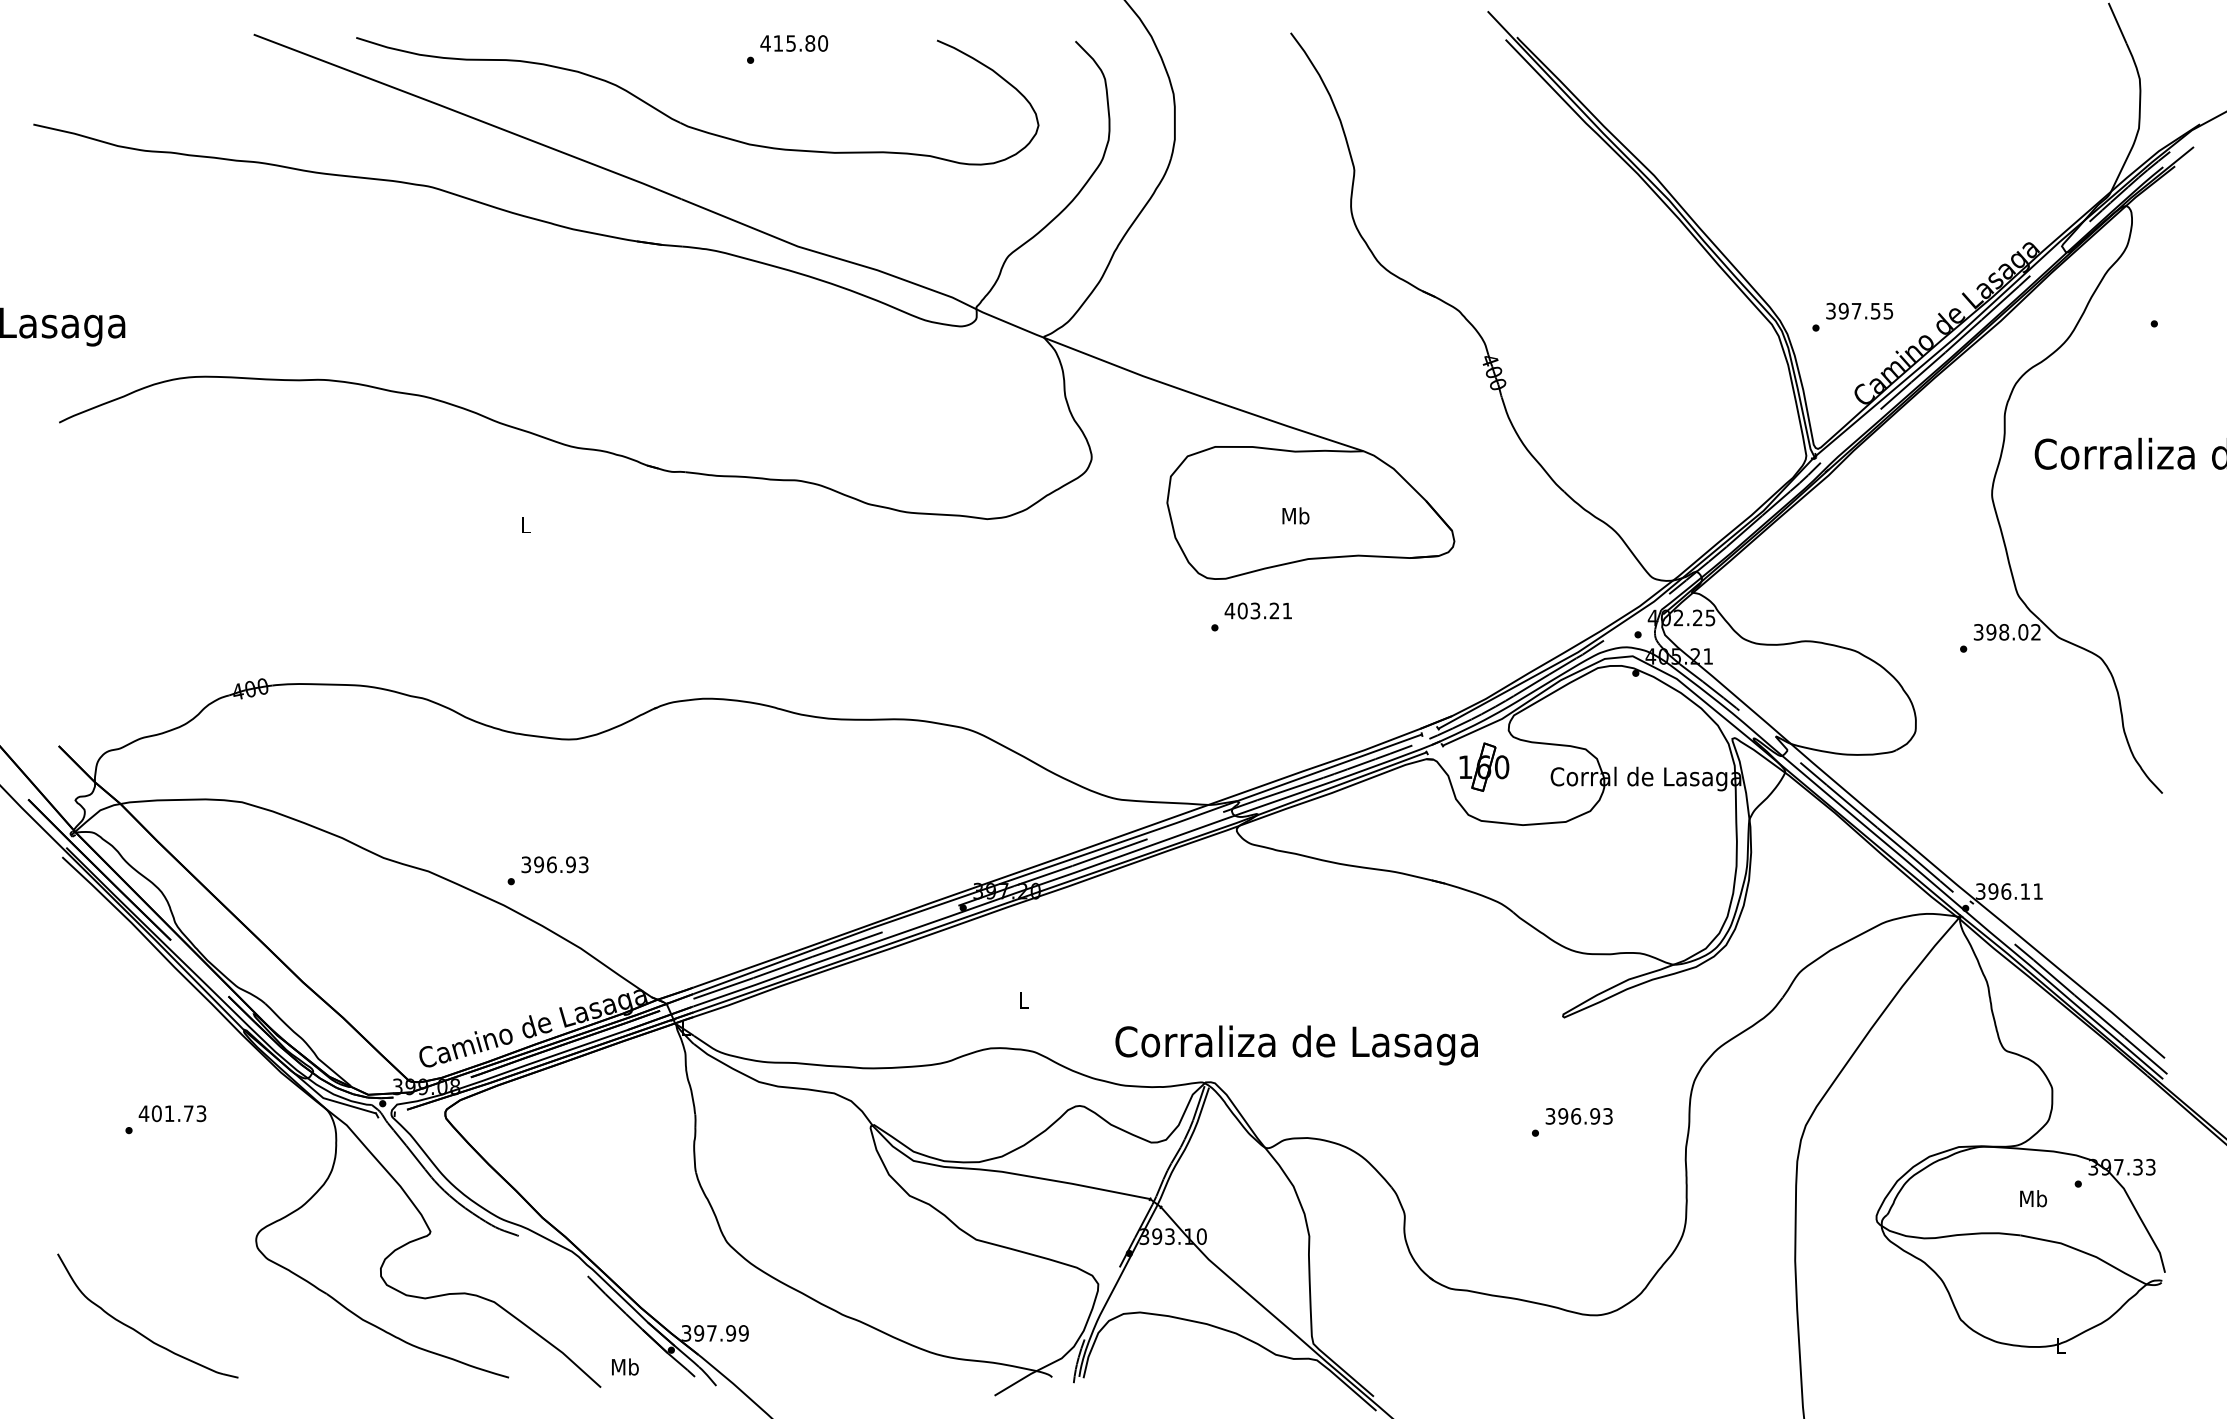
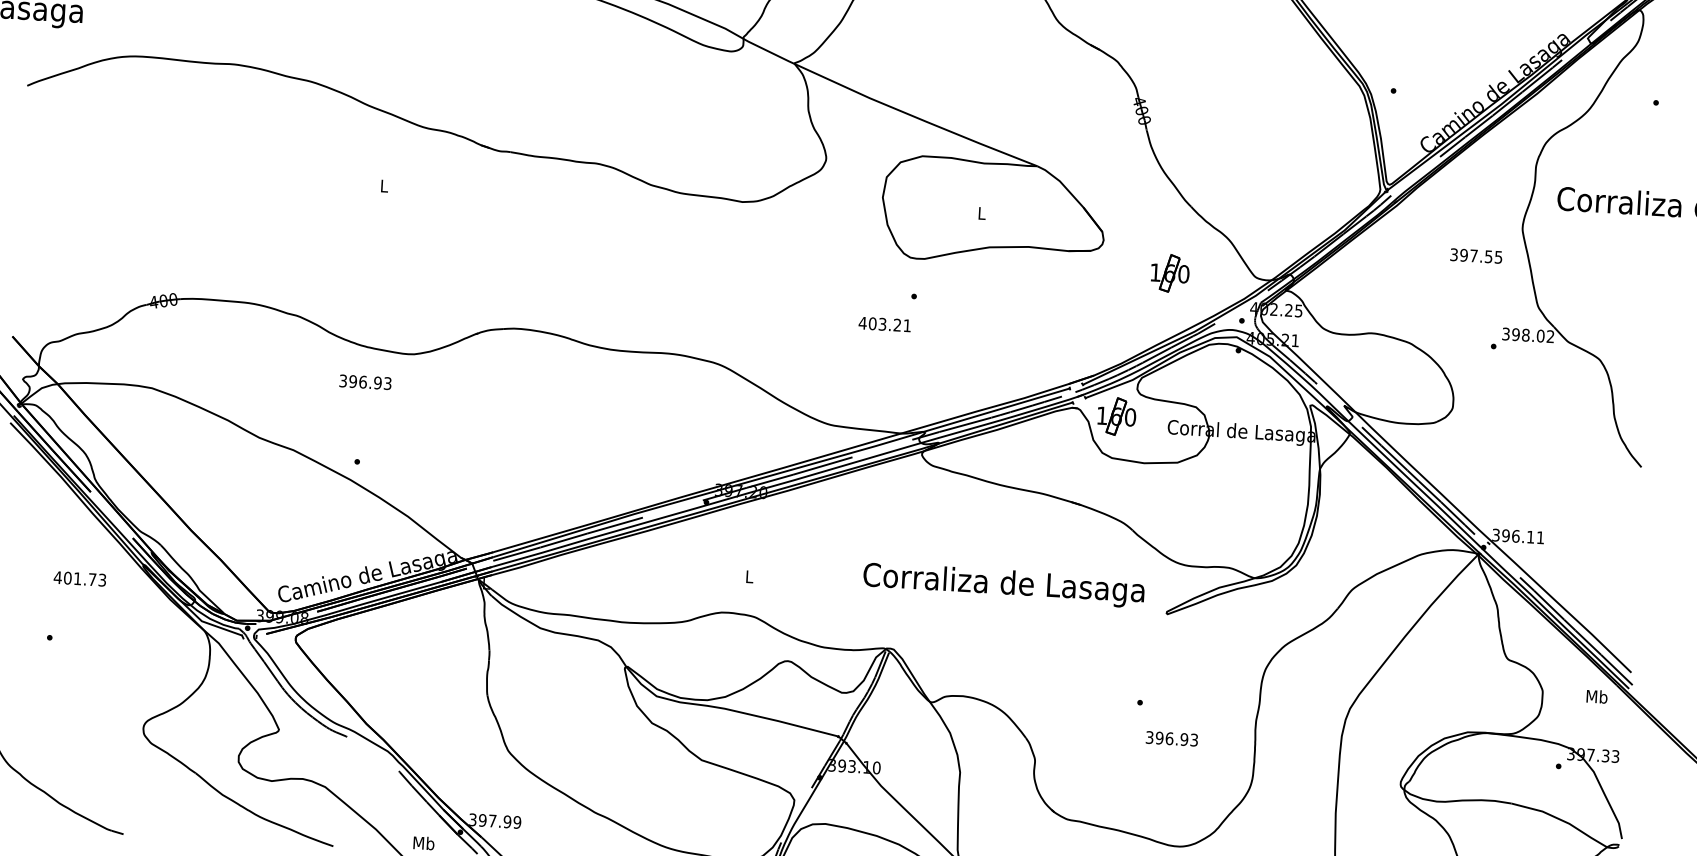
text: (1859, 310) -> (1476, 255), moved
text: (1295, 515) -> (981, 213), Mb -> L
part: (1542, 578) -> (1170, 272), added
text: (1257, 610) -> (884, 324), moved
text: (554, 864) -> (365, 382), moved
text: (1296, 1045) -> (1003, 585), moved
text: (172, 1113) -> (79, 578), moved
text: (1578, 1116) -> (1171, 738), moved
text: (2033, 1198) -> (1597, 696), moved

